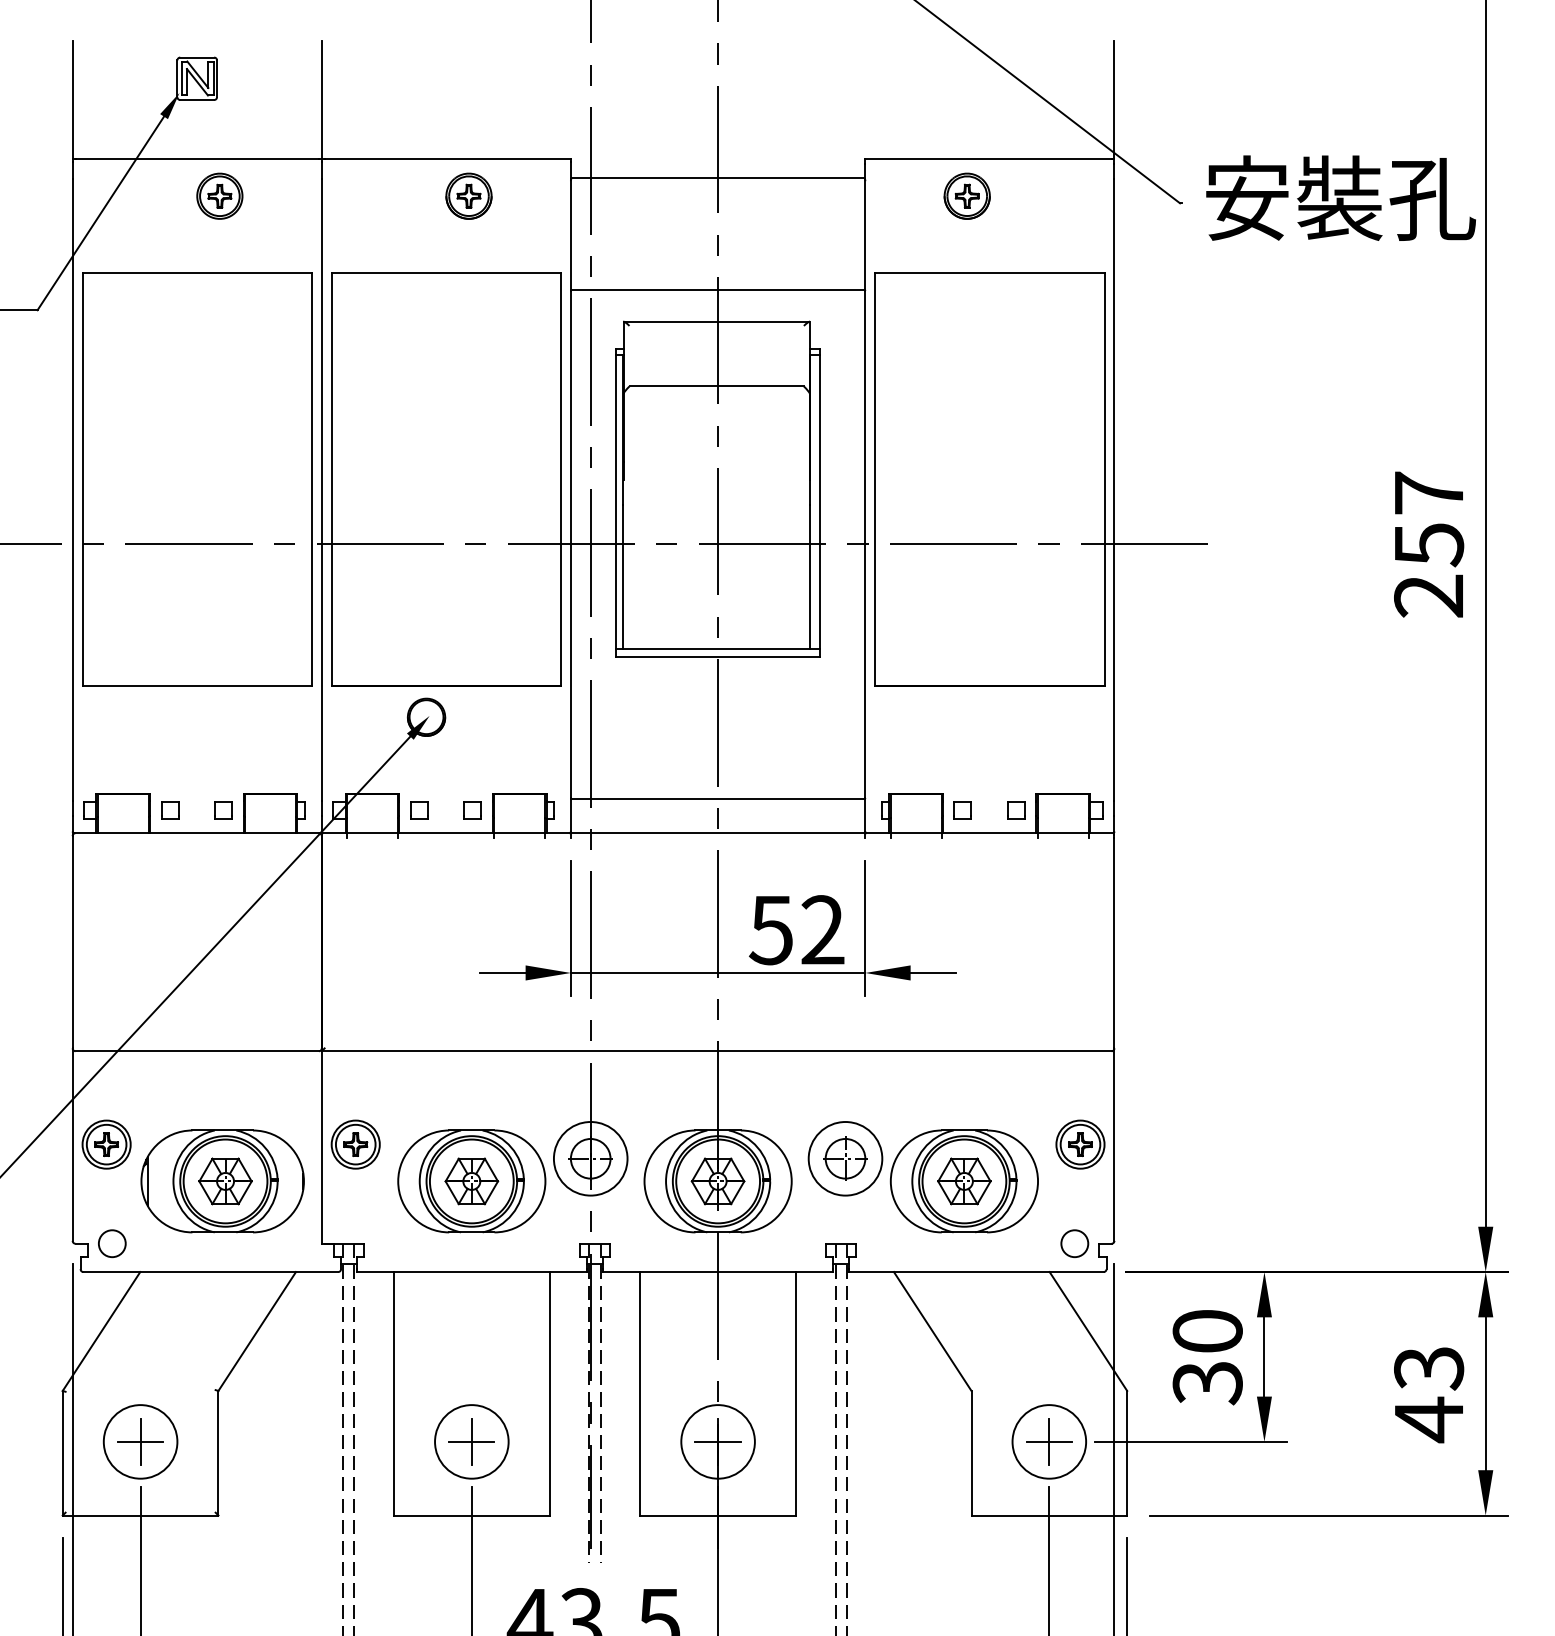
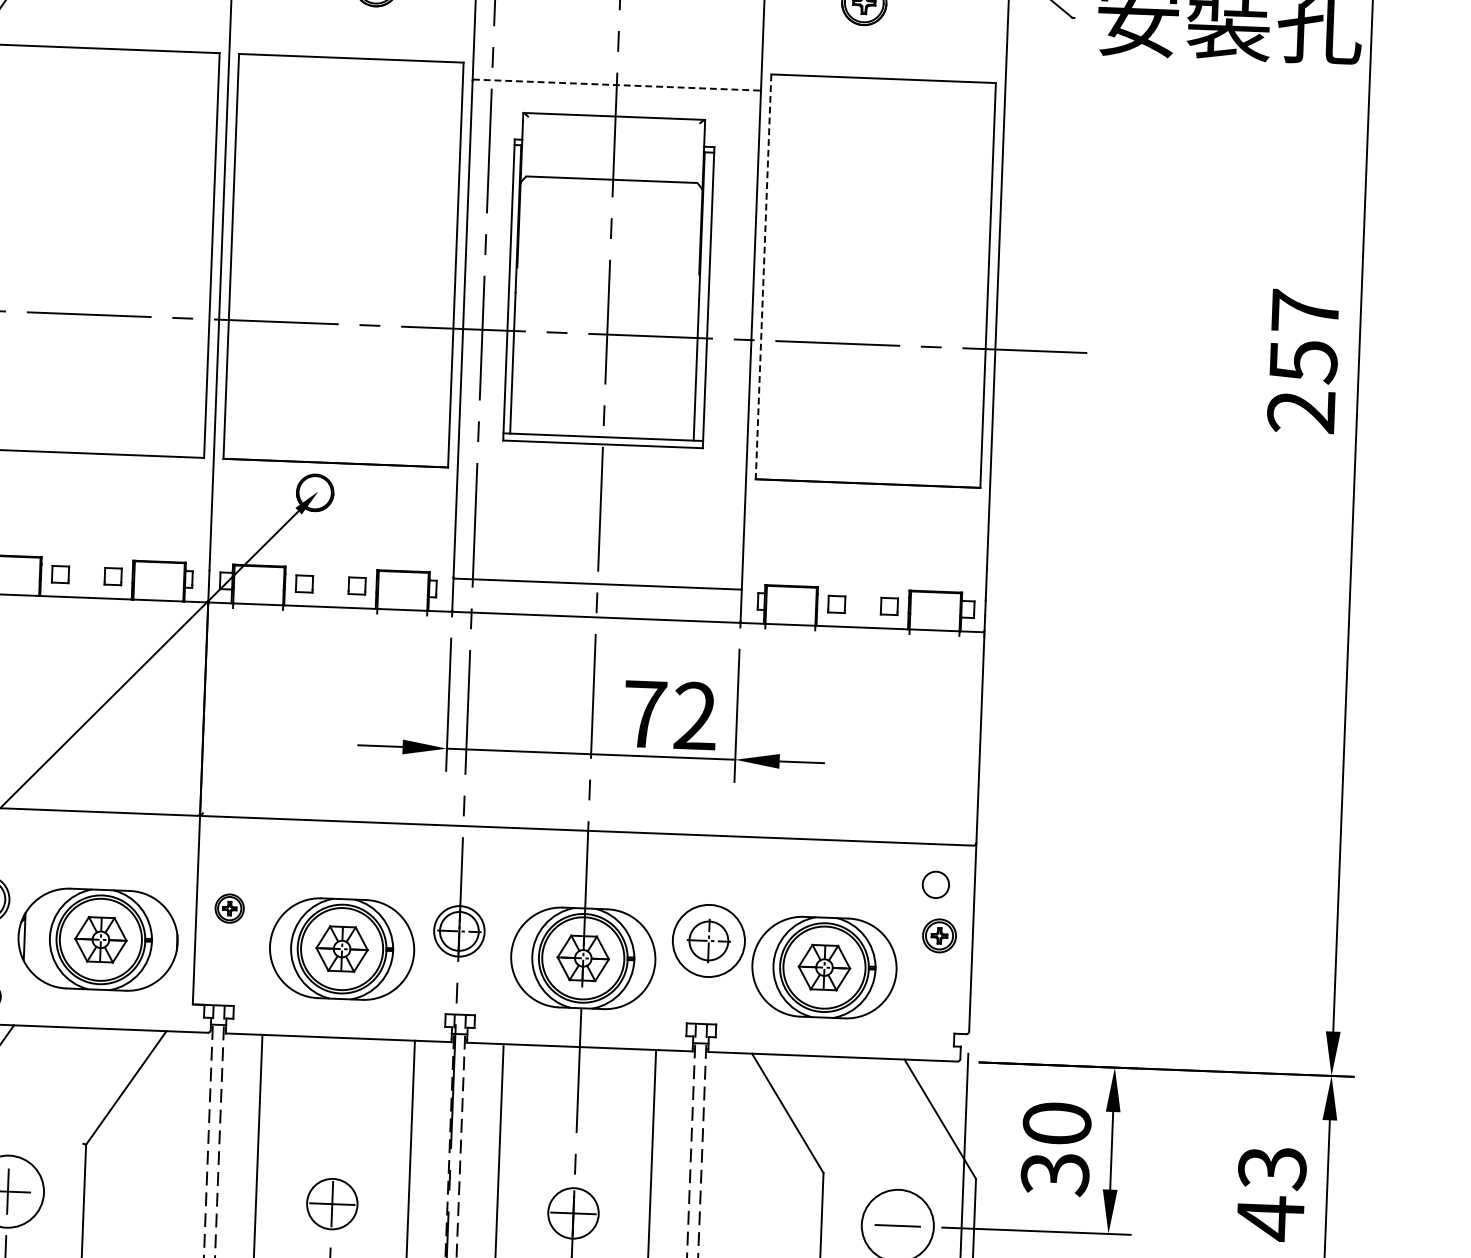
line: (717, 289) -> (616, 84), solid -> dashed
line: (875, 479) -> (763, 276), solid -> dashed
text: (770, 930) -> (644, 714), 52 -> 72
part: (355, 1144) -> (229, 908), size x0.6
part: (1080, 1144) -> (939, 935), size x0.7
circle: (590, 1158) -> (459, 931), size x0.7
circle: (1074, 1243) -> (935, 884), moved
circle: (471, 1441) -> (331, 1203), size x0.7
circle: (717, 1441) -> (572, 1213), size x0.7
line: (1049, 1441) -> (898, 1225), removed

